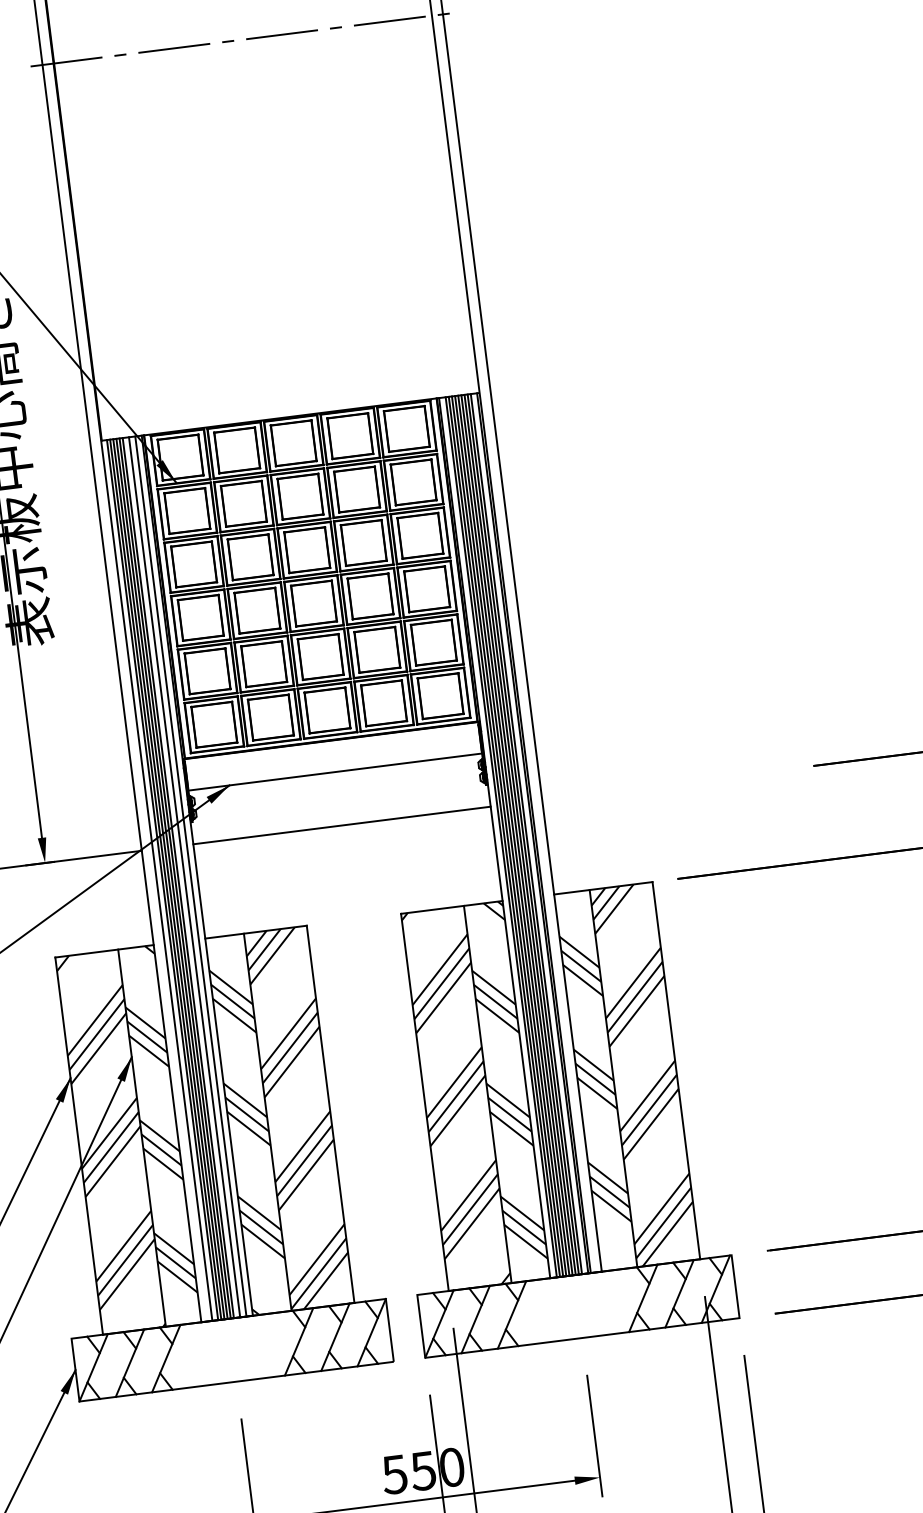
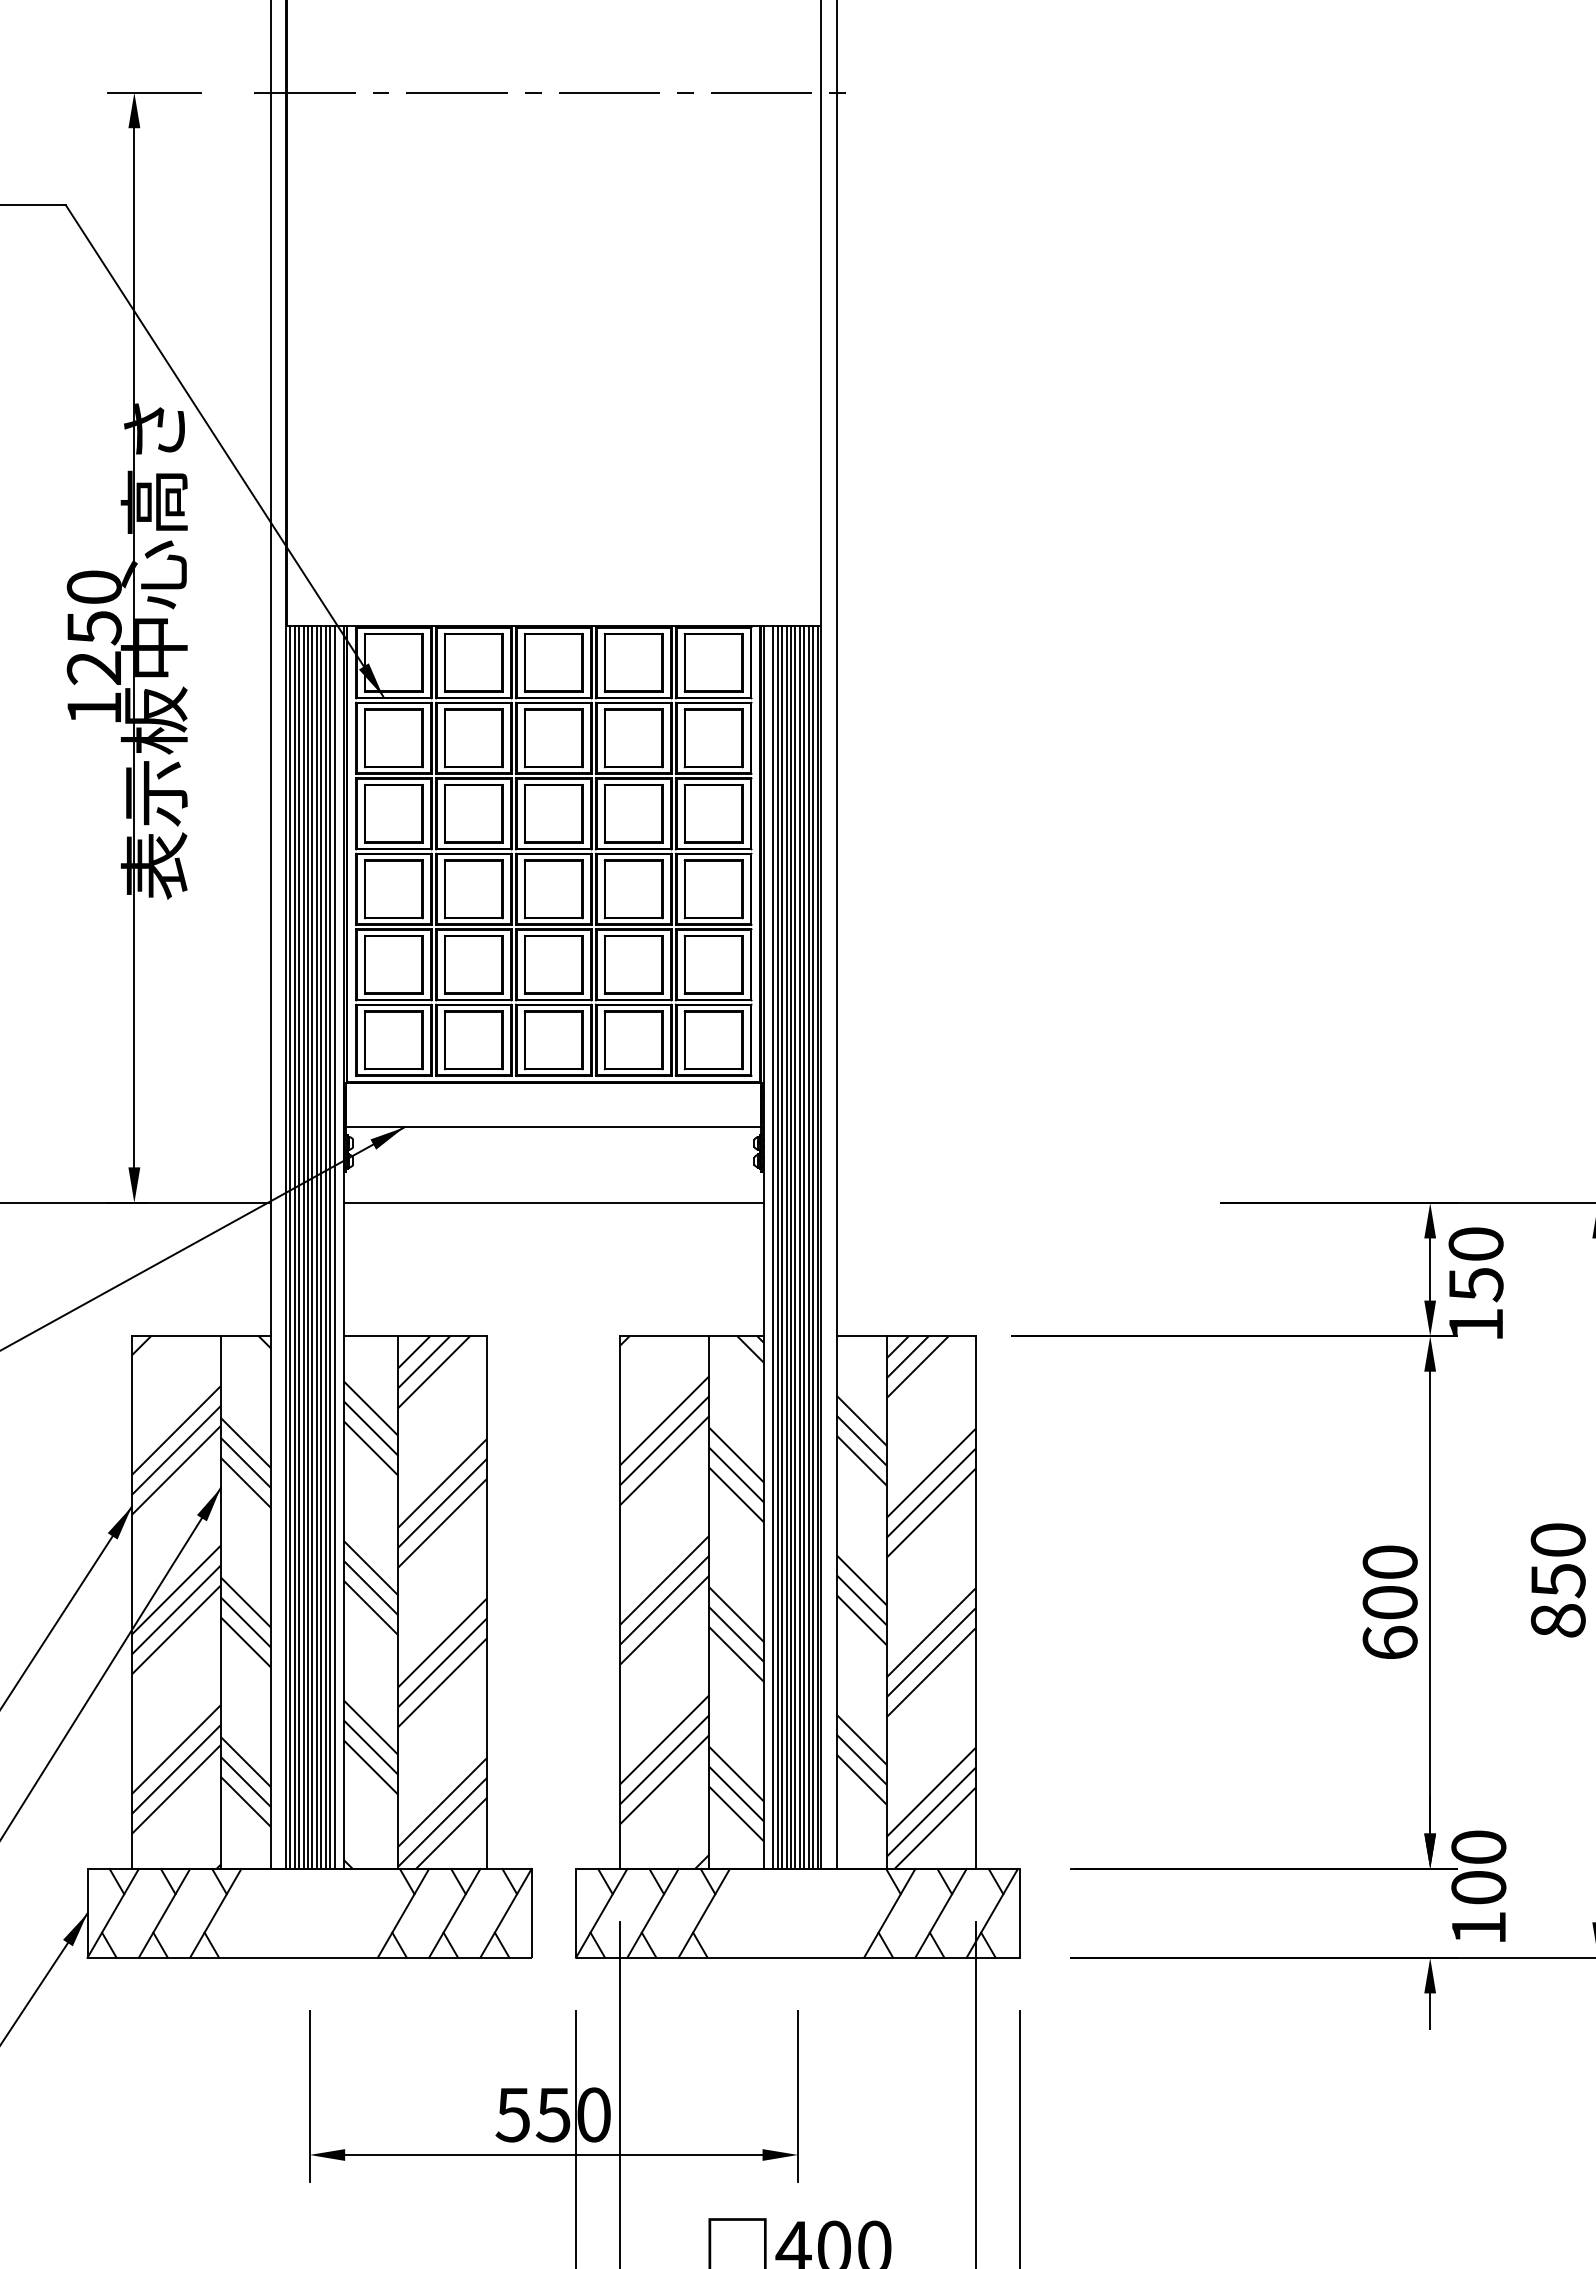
line: (529, 833) -> (813, 1247), added
line: (181, 877) -> (321, 1247), added
line: (187, 877) -> (330, 1247), added
line: (159, 880) -> (290, 1247), added

